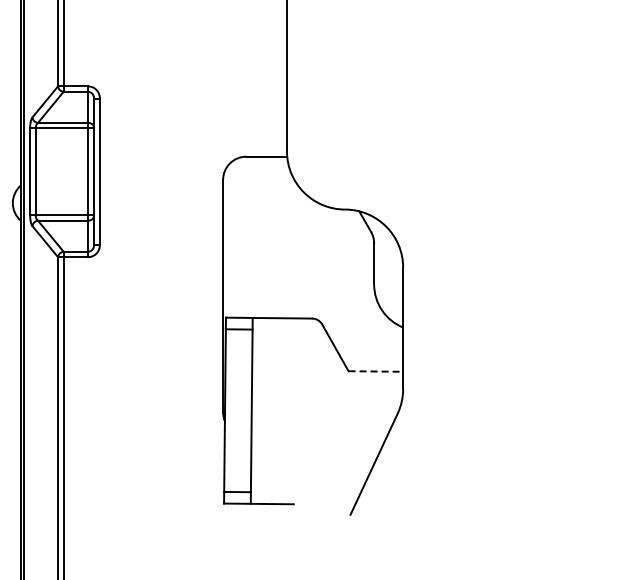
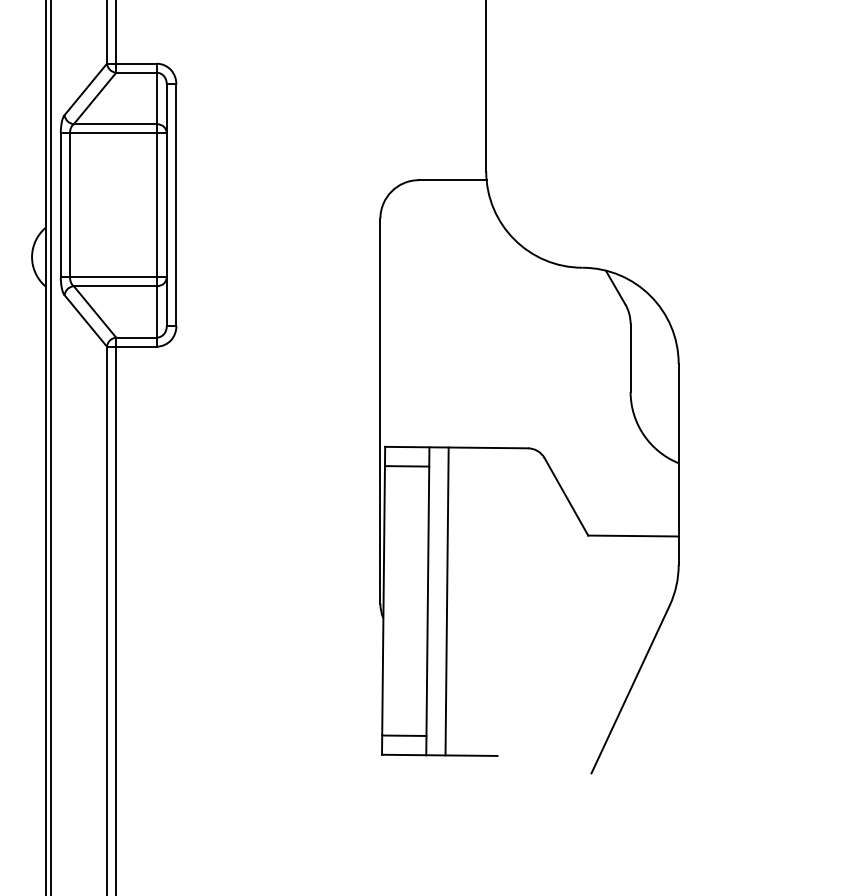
line: (376, 371) -> (634, 536), dashed -> solid
line: (263, 410) -> (447, 600), added

